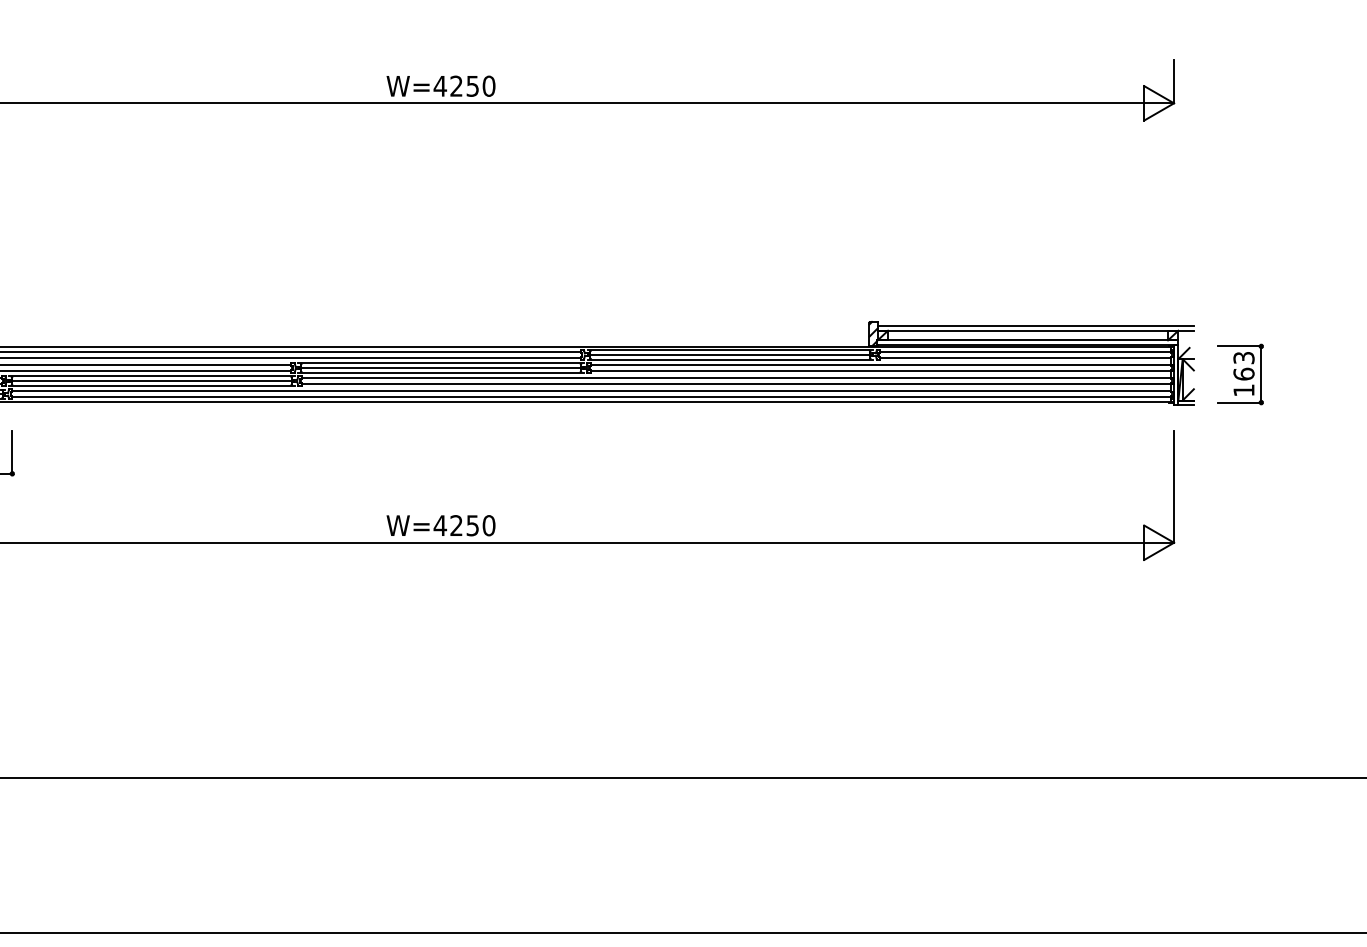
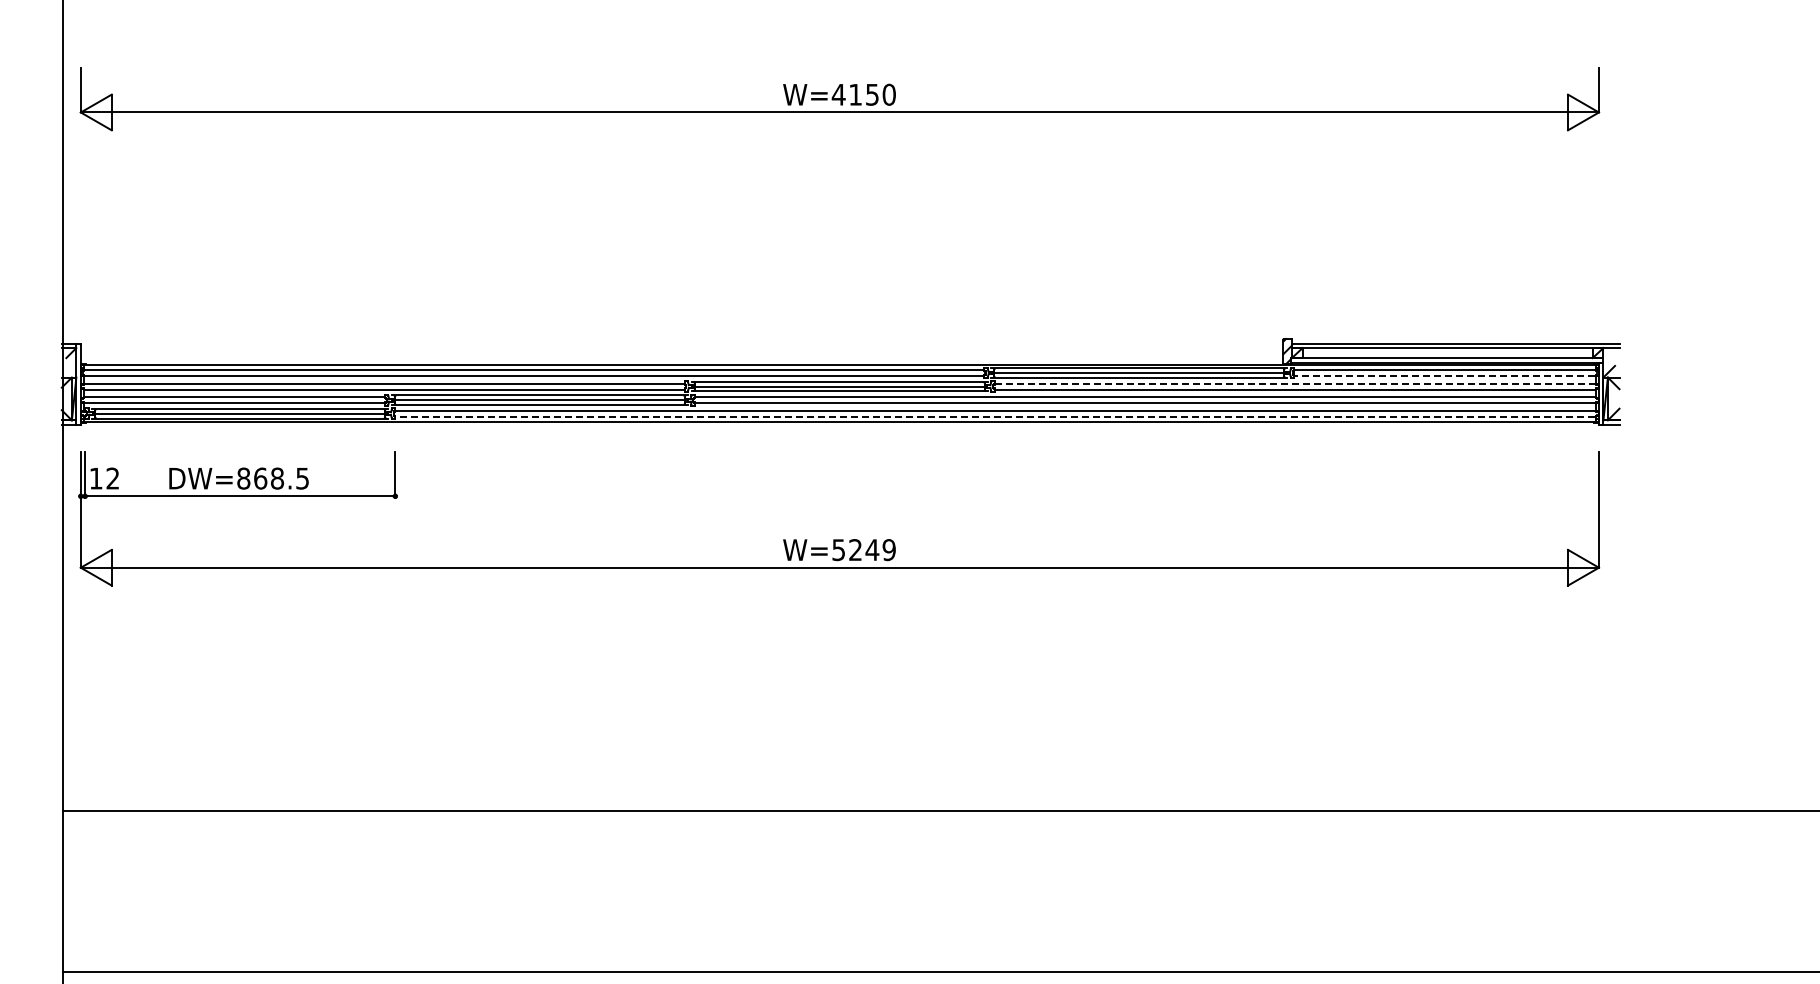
text: (456, 85) -> (855, 94), W=4250 -> W=4150
line: (1024, 358) -> (1444, 376), solid -> dashed
line: (881, 364) -> (1295, 383), solid -> dashed
part: (1240, 374) -> (1667, 393), removed
line: (591, 396) -> (995, 416), solid -> dashed
text: (464, 526) -> (863, 550), W=4250 -> W=5249

